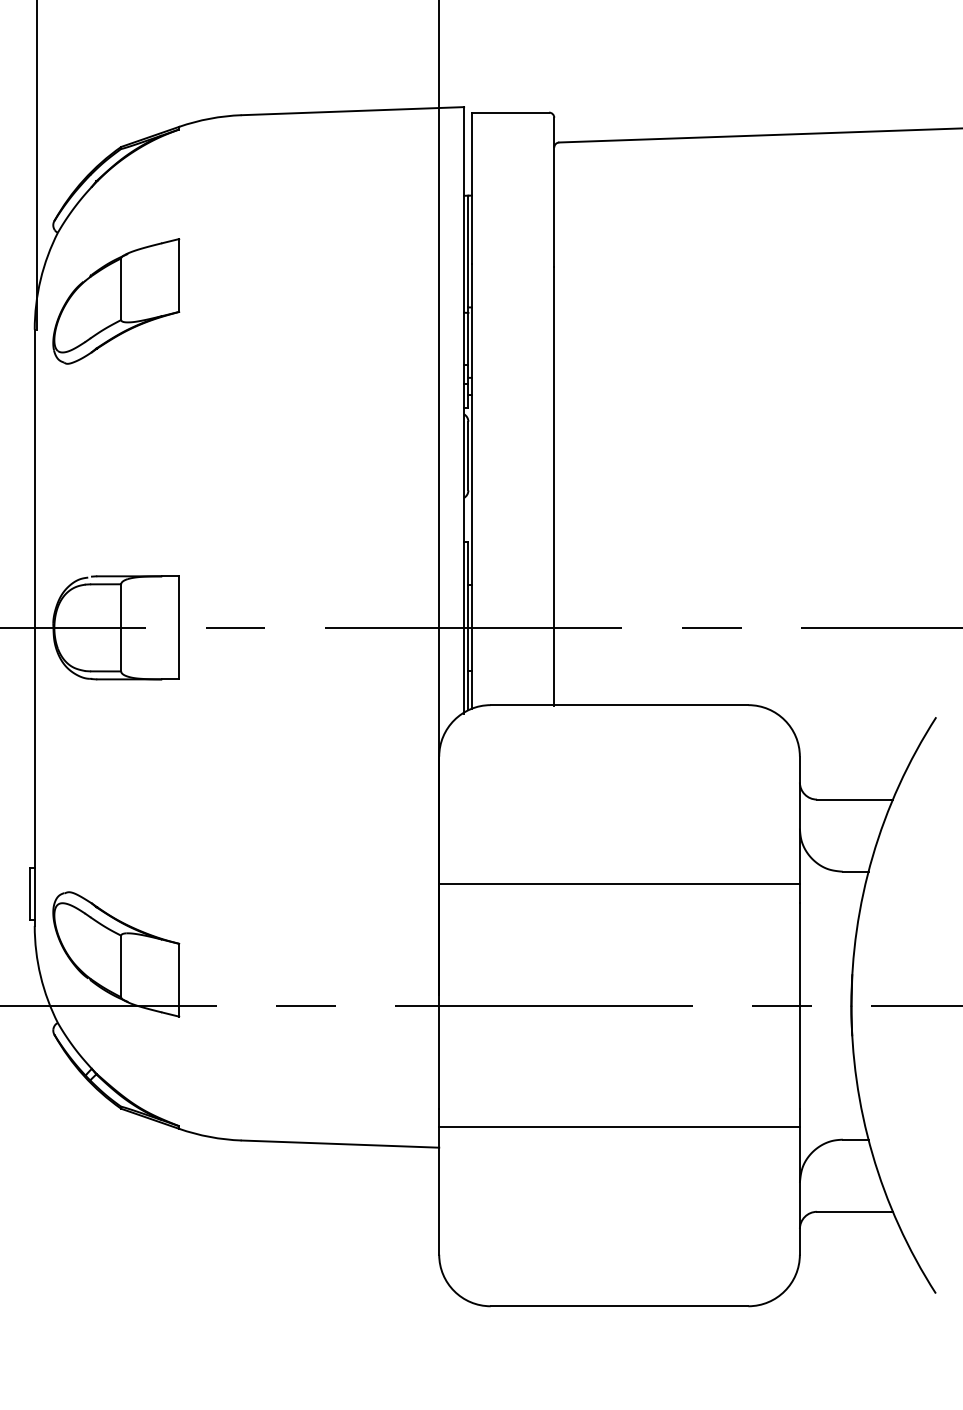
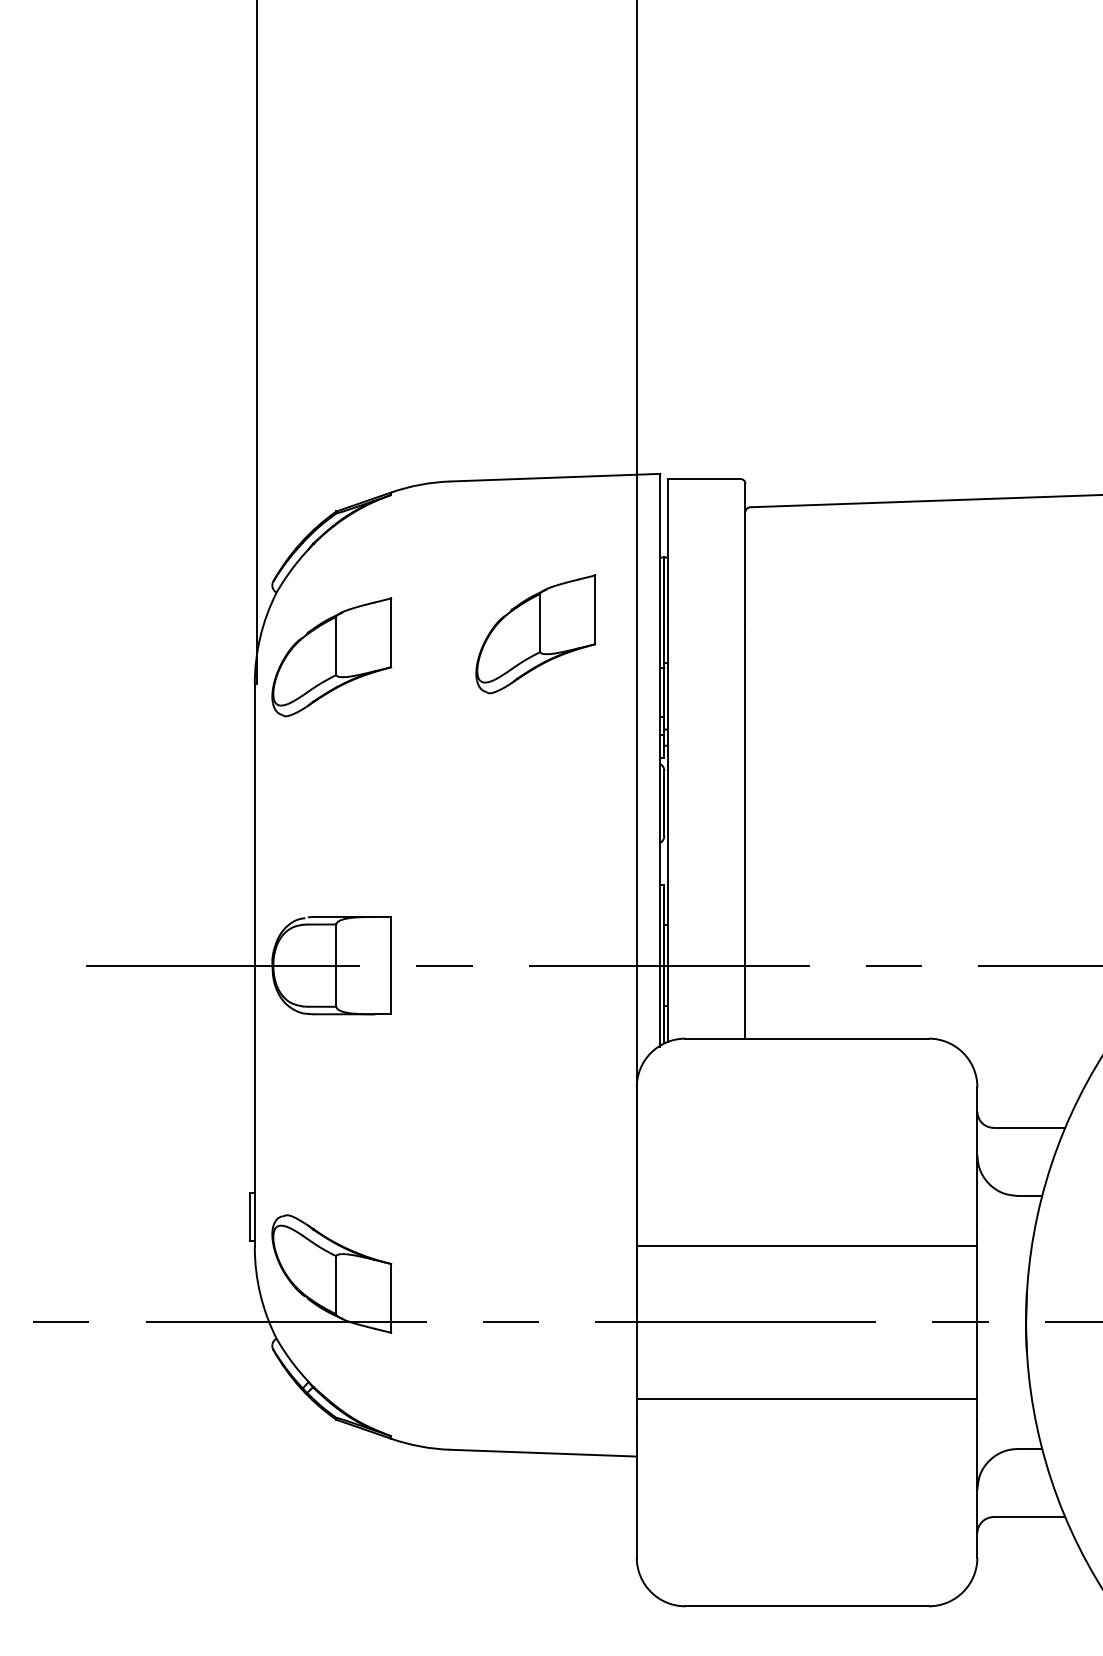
part: (331, 277) -> (535, 634), added
line: (618, 883) -> (806, 1245), moved
line: (618, 1127) -> (806, 1399), moved

